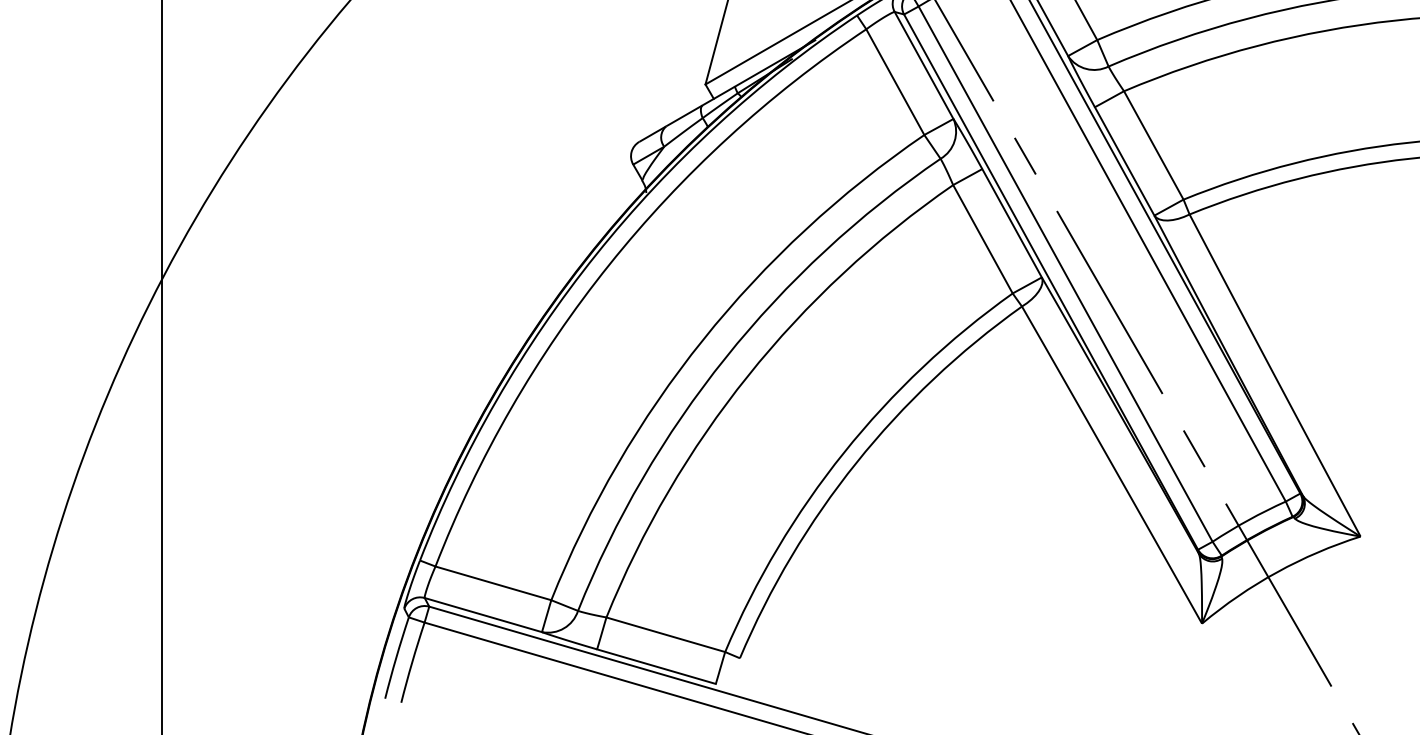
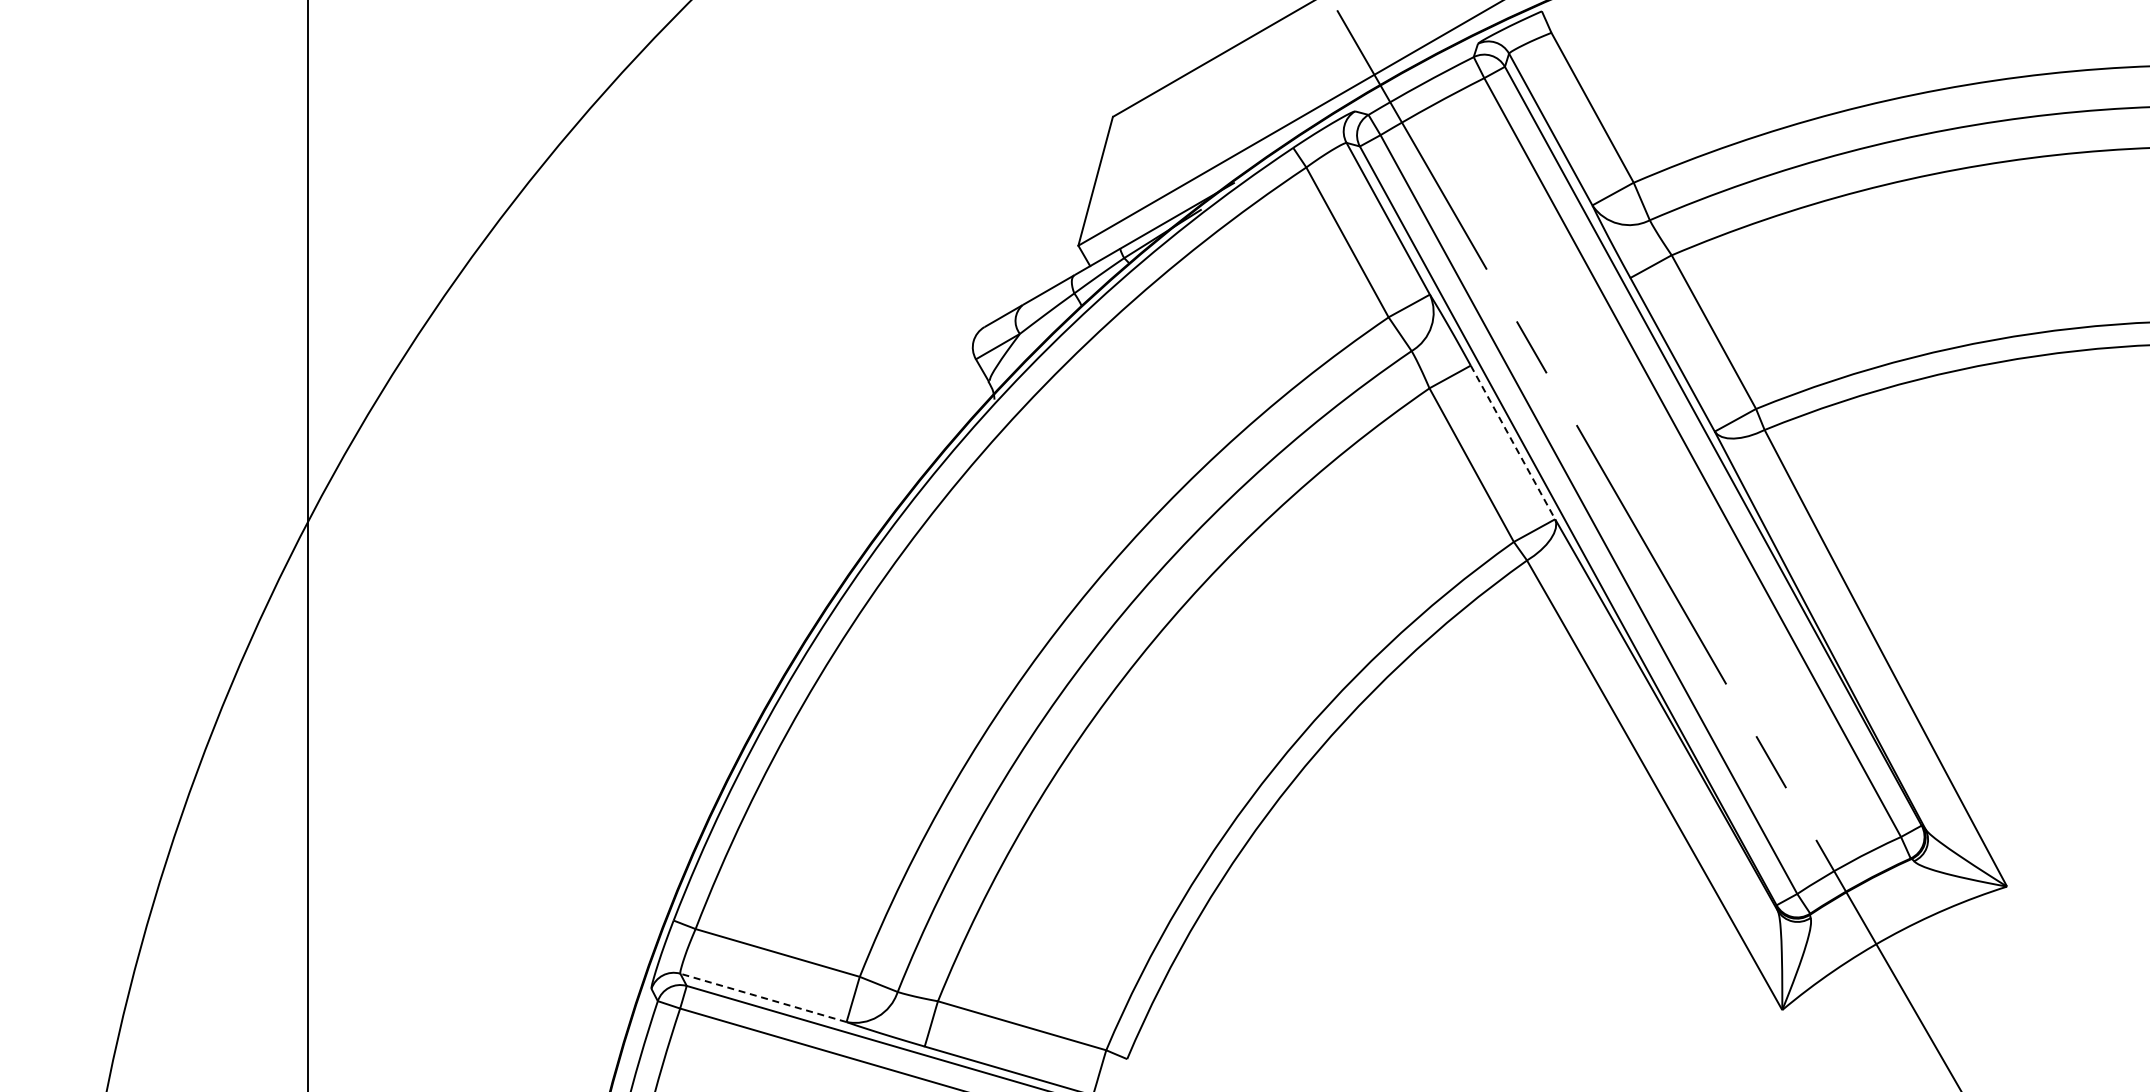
line: (1011, 223) -> (1512, 442), solid -> dashed
line: (483, 614) -> (763, 997), solid -> dashed

